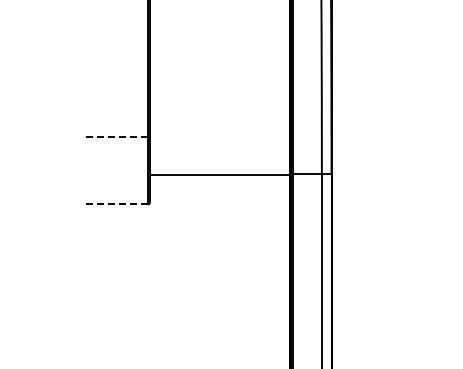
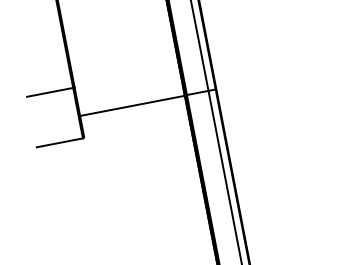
line: (117, 136) -> (50, 92), dashed -> solid
line: (117, 204) -> (60, 142), dashed -> solid

